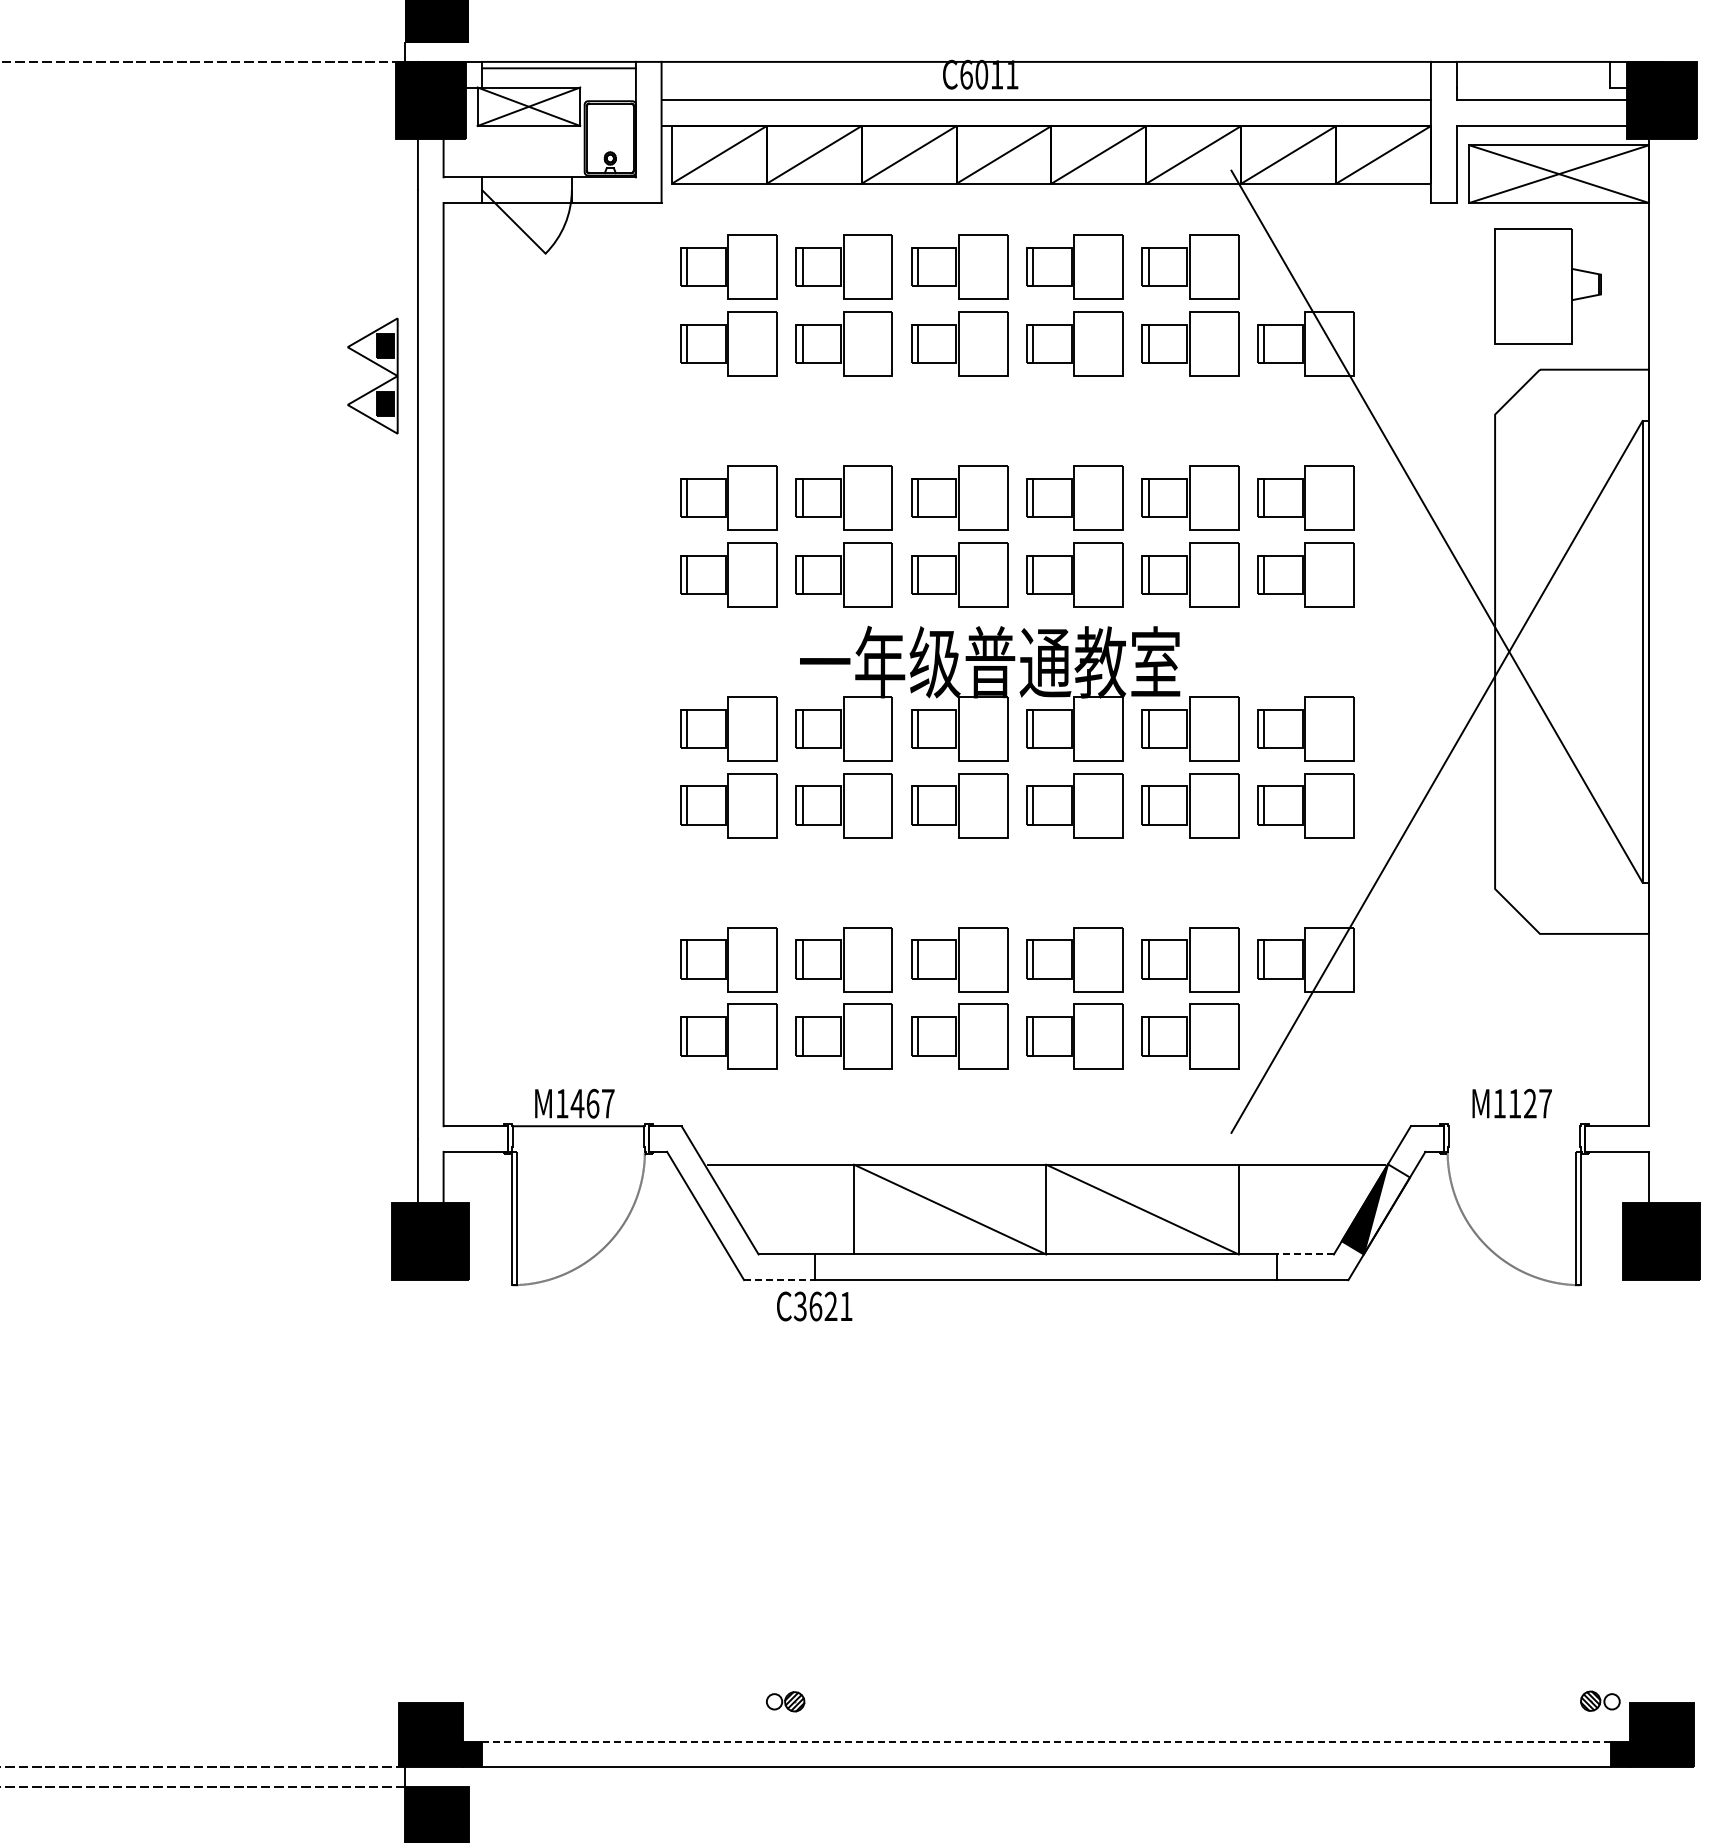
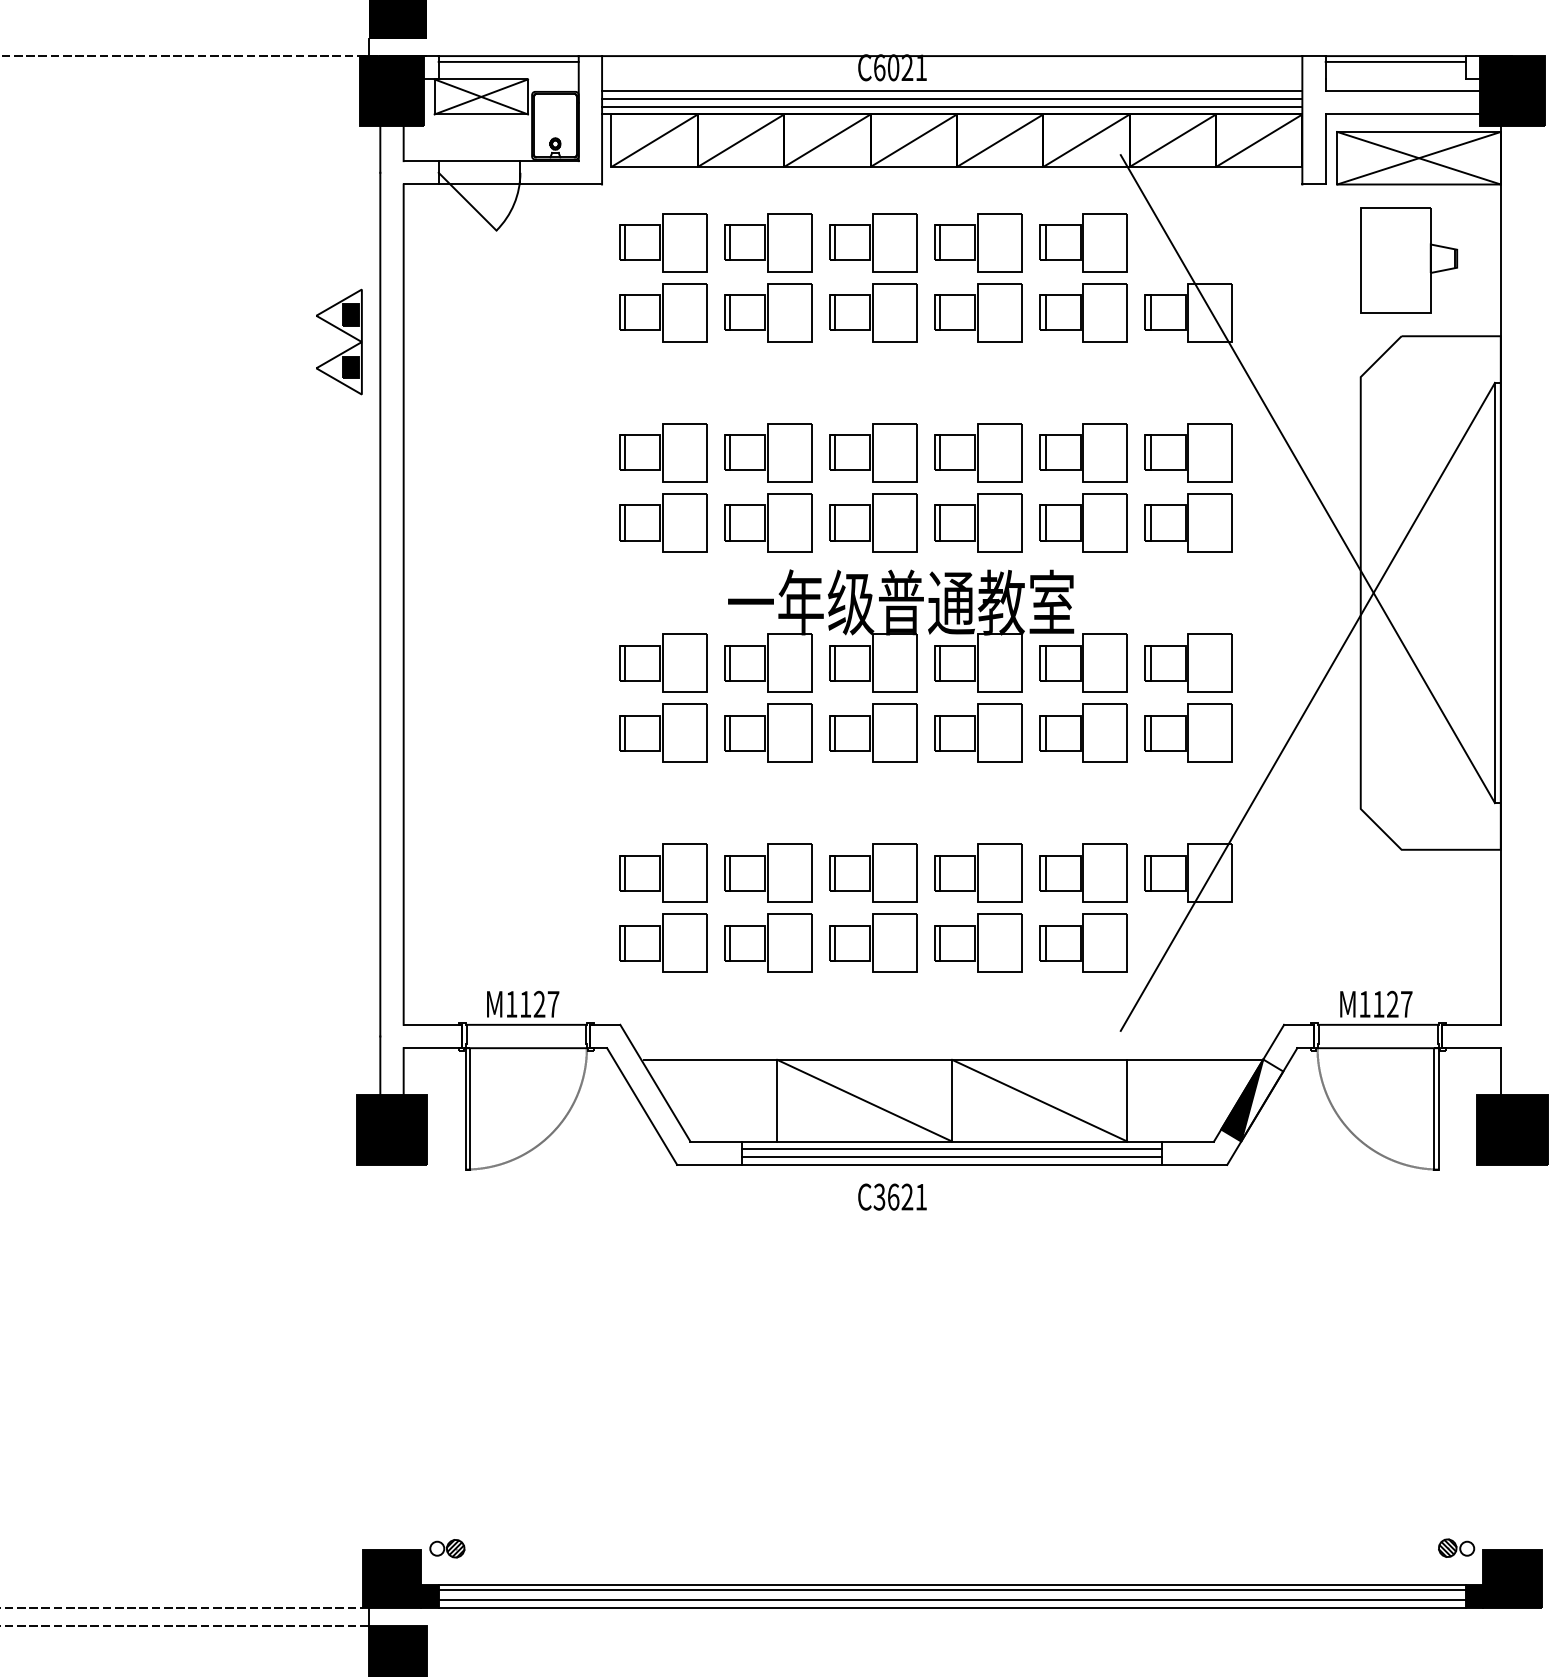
line: (1533, 68) -> (1395, 62), added
text: (996, 74) -> (906, 67), C6011 -> C6021
line: (1045, 108) -> (951, 98), added
line: (1045, 117) -> (951, 106), added
text: (584, 1103) -> (531, 1004), M1467 -> M1127
line: (1513, 1126) -> (1377, 1025), added
line: (577, 1151) -> (525, 1047), added
line: (1514, 1151) -> (1378, 1047), added
line: (1305, 1254) -> (1188, 1141), dashed -> solid
line: (1046, 1263) -> (952, 1149), added
line: (1046, 1271) -> (952, 1157), added
line: (779, 1280) -> (709, 1165), dashed -> solid
text: (814, 1306) -> (892, 1197), moved
part: (785, 1701) -> (447, 1548), moved
line: (1046, 1741) -> (952, 1584), dashed -> solid
line: (1046, 1747) -> (952, 1590), added
line: (1046, 1757) -> (952, 1599), added

